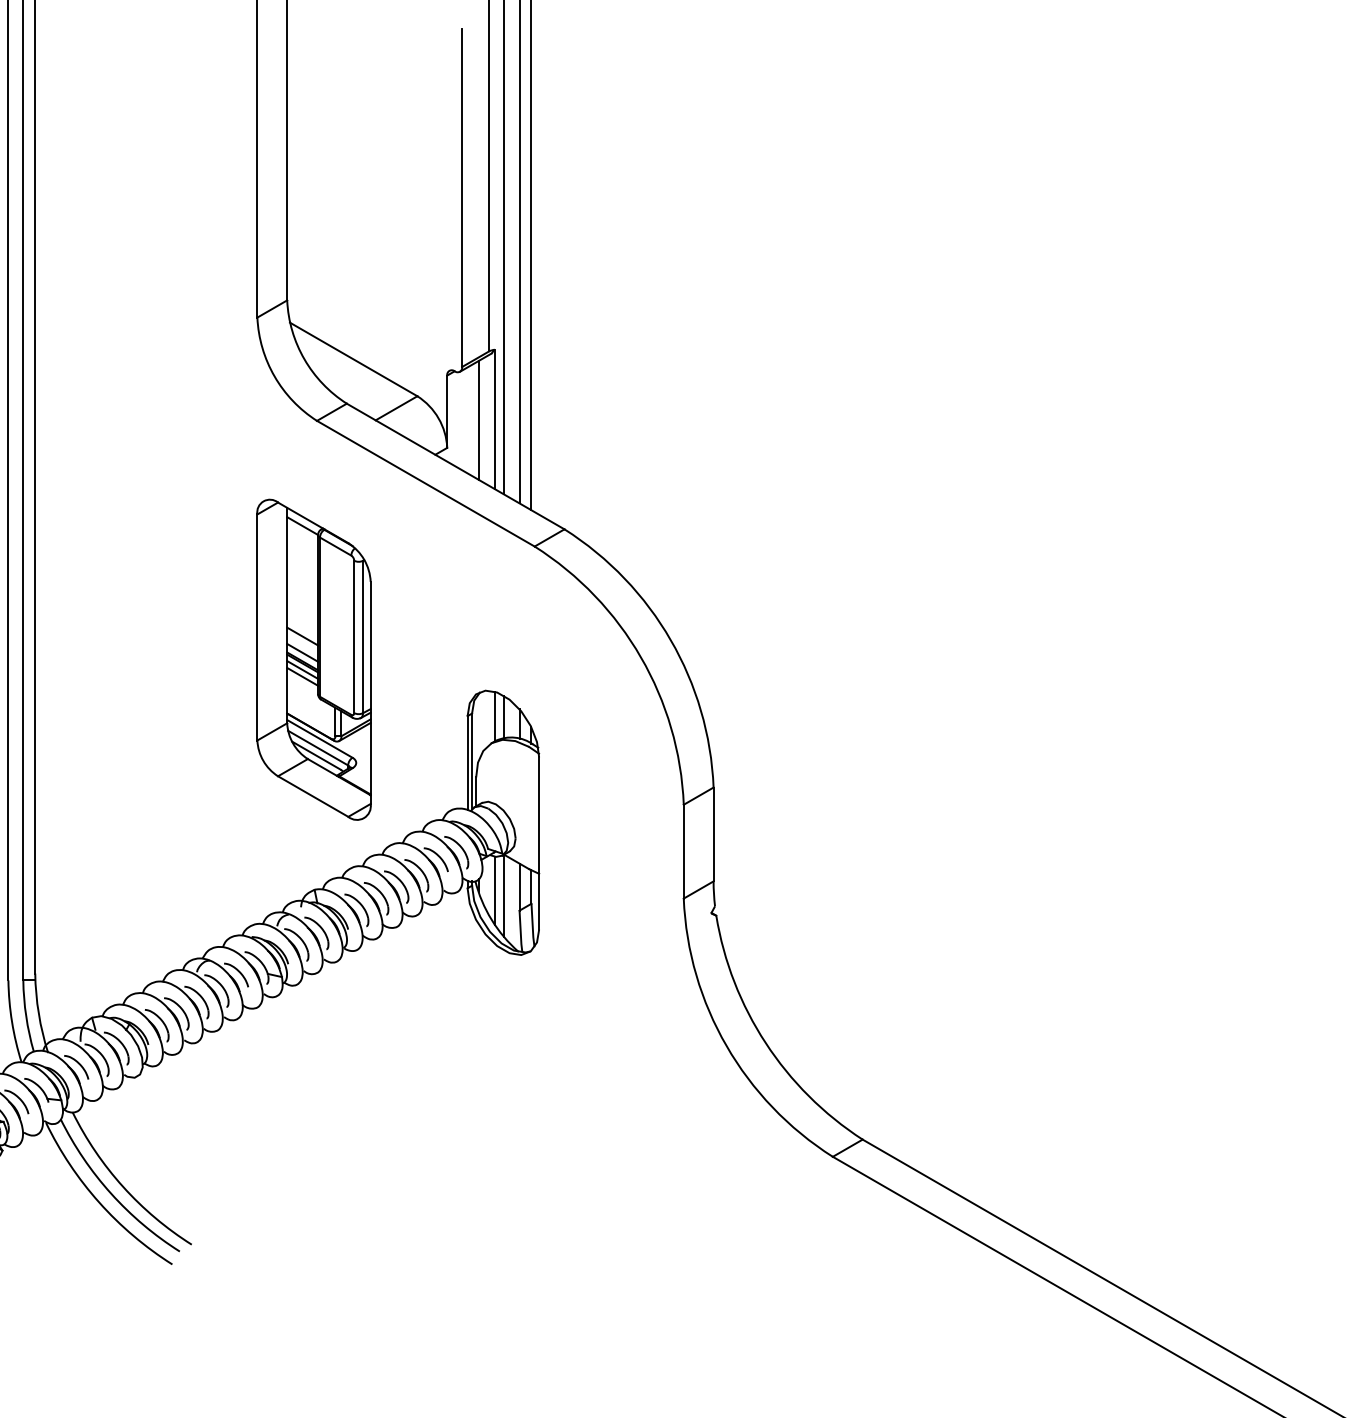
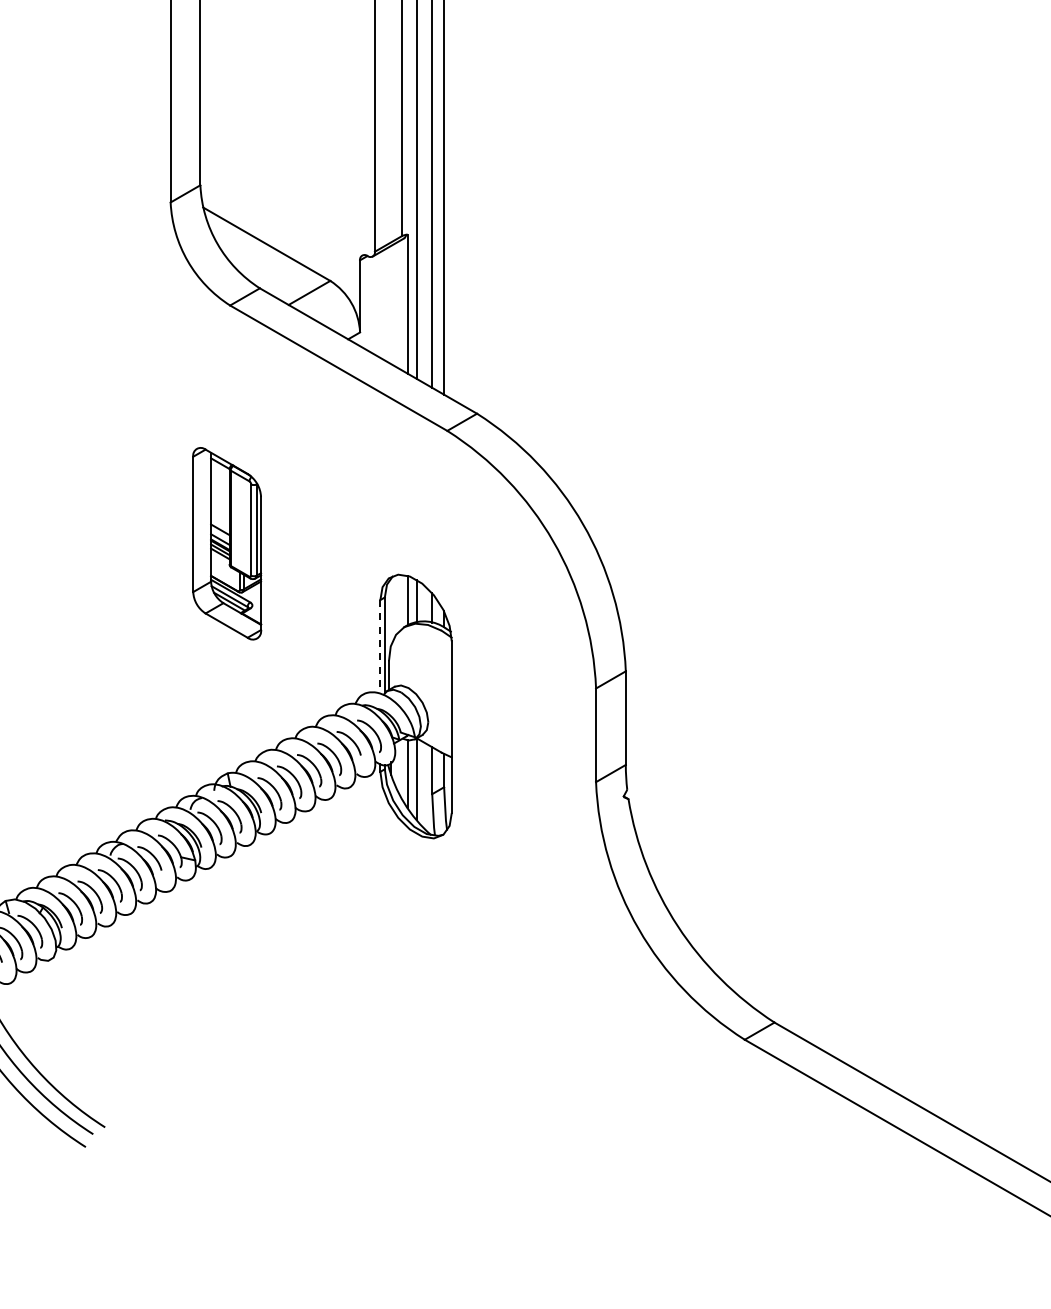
line: (478, 420) -> (391, 305), removed
part: (313, 659) -> (226, 543), size x0.6
line: (467, 763) -> (380, 647), solid -> dashed

